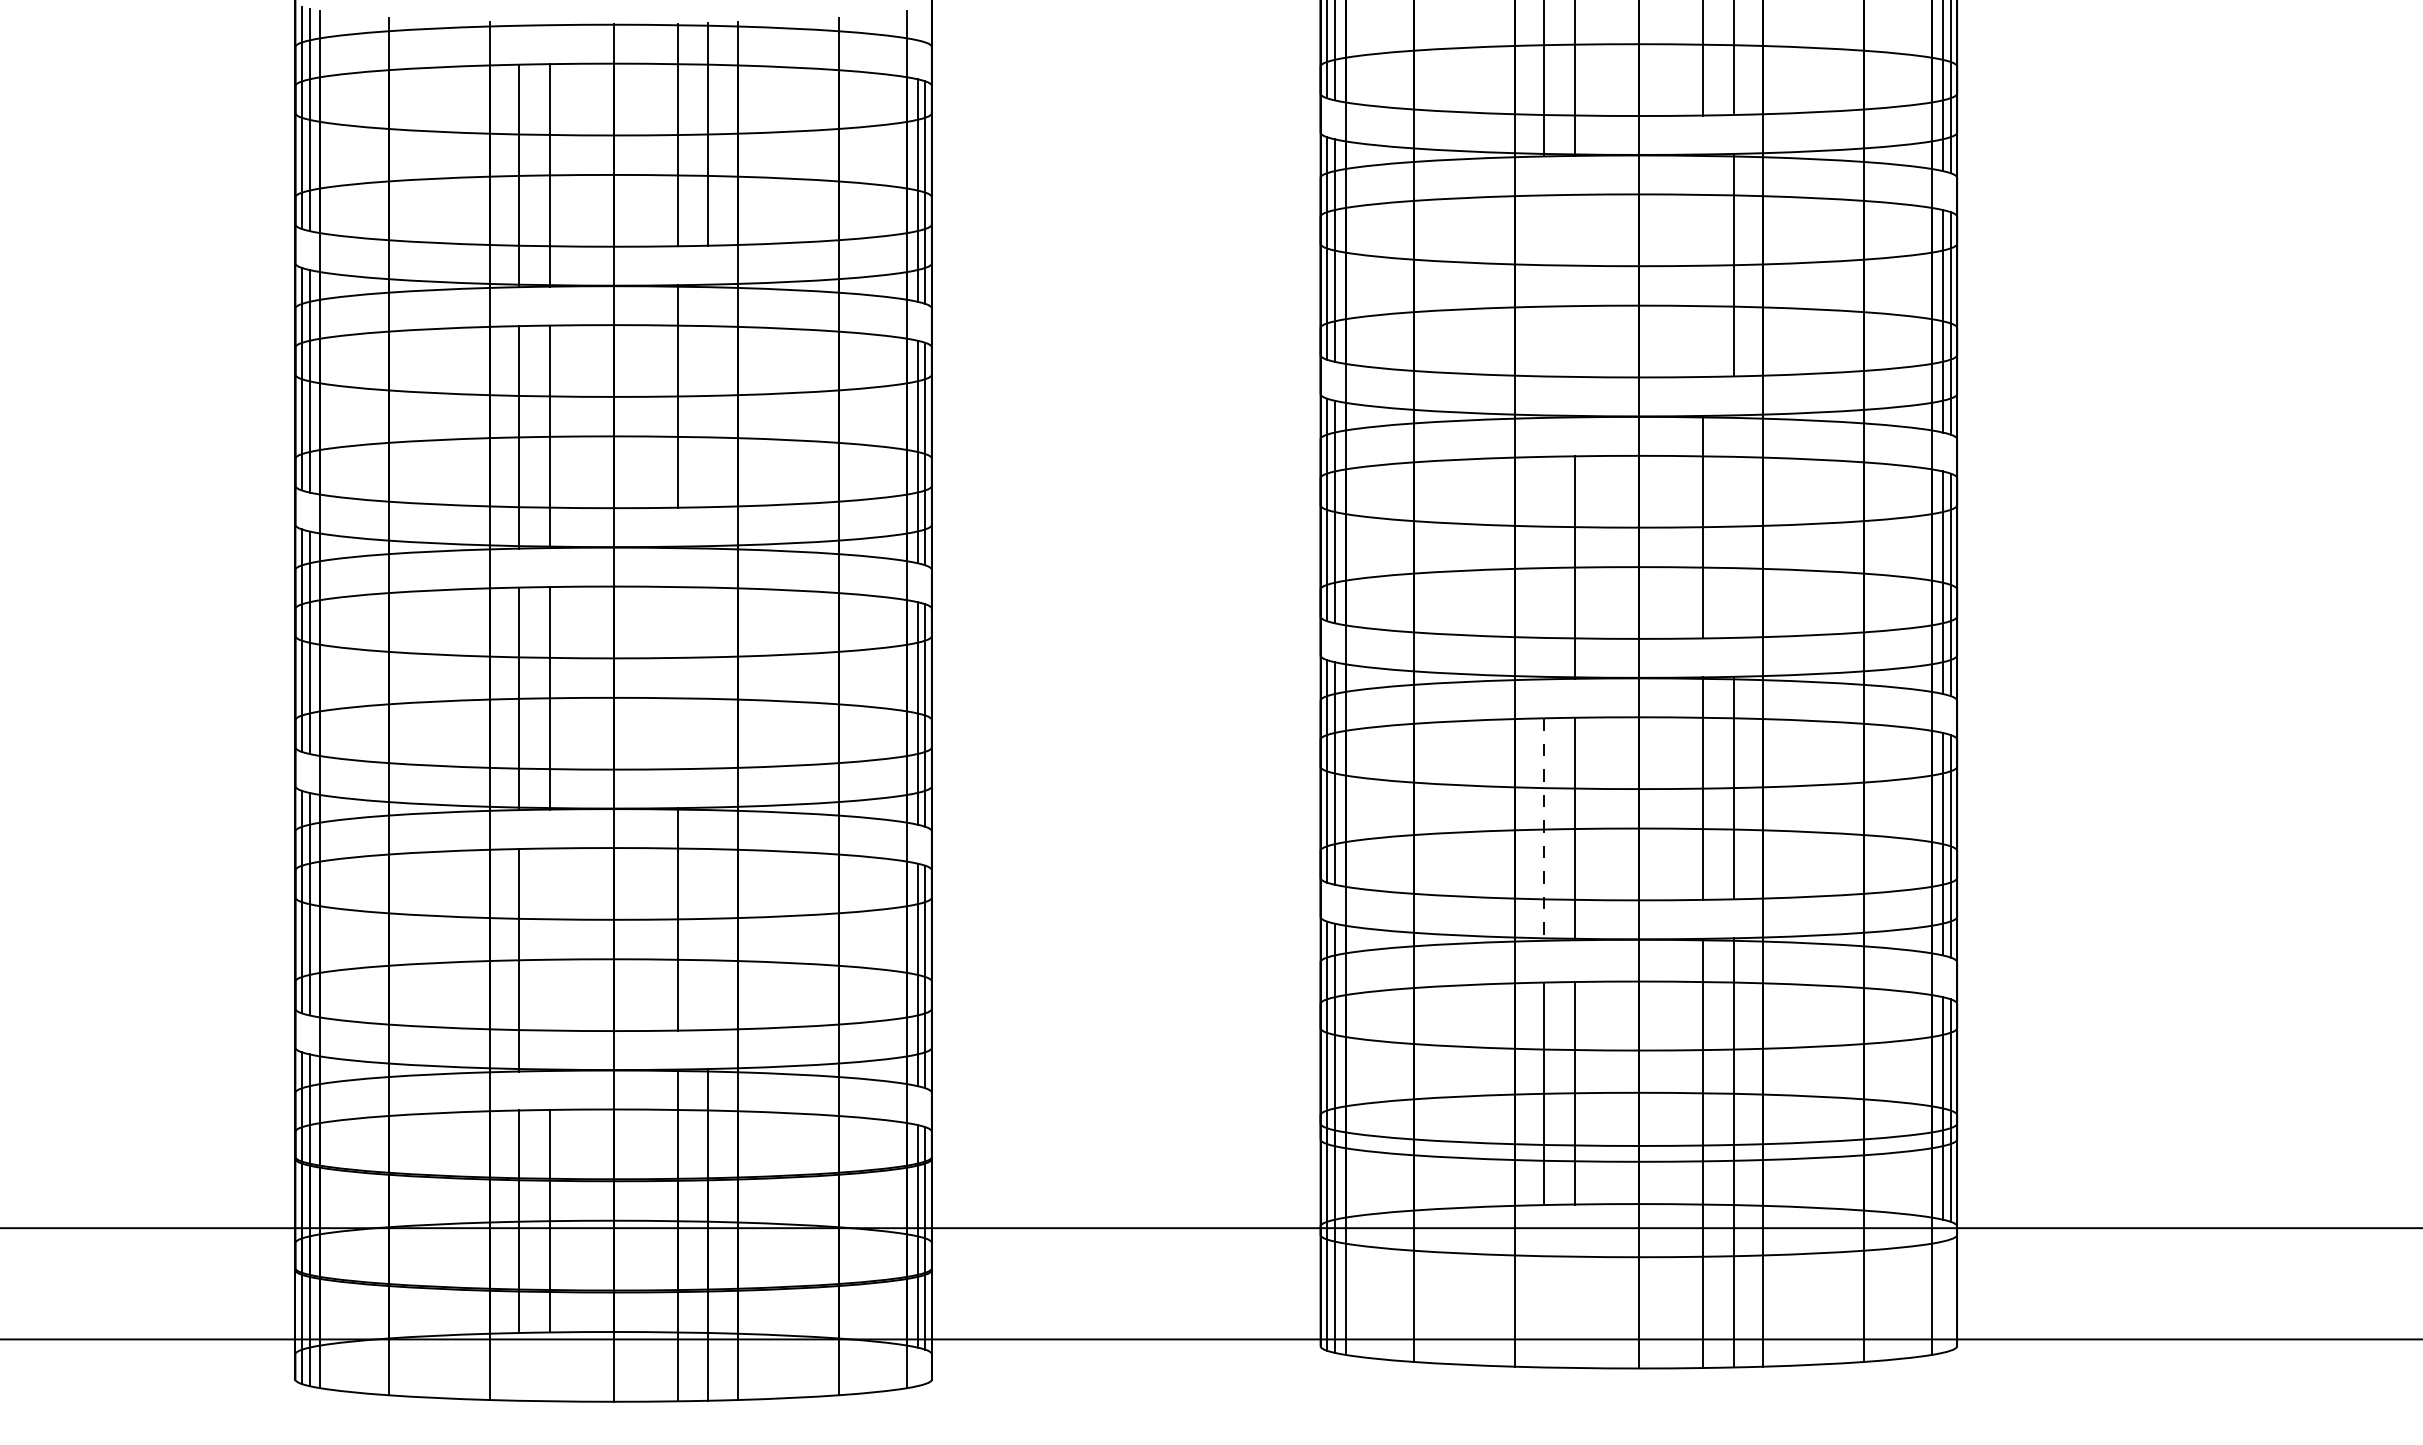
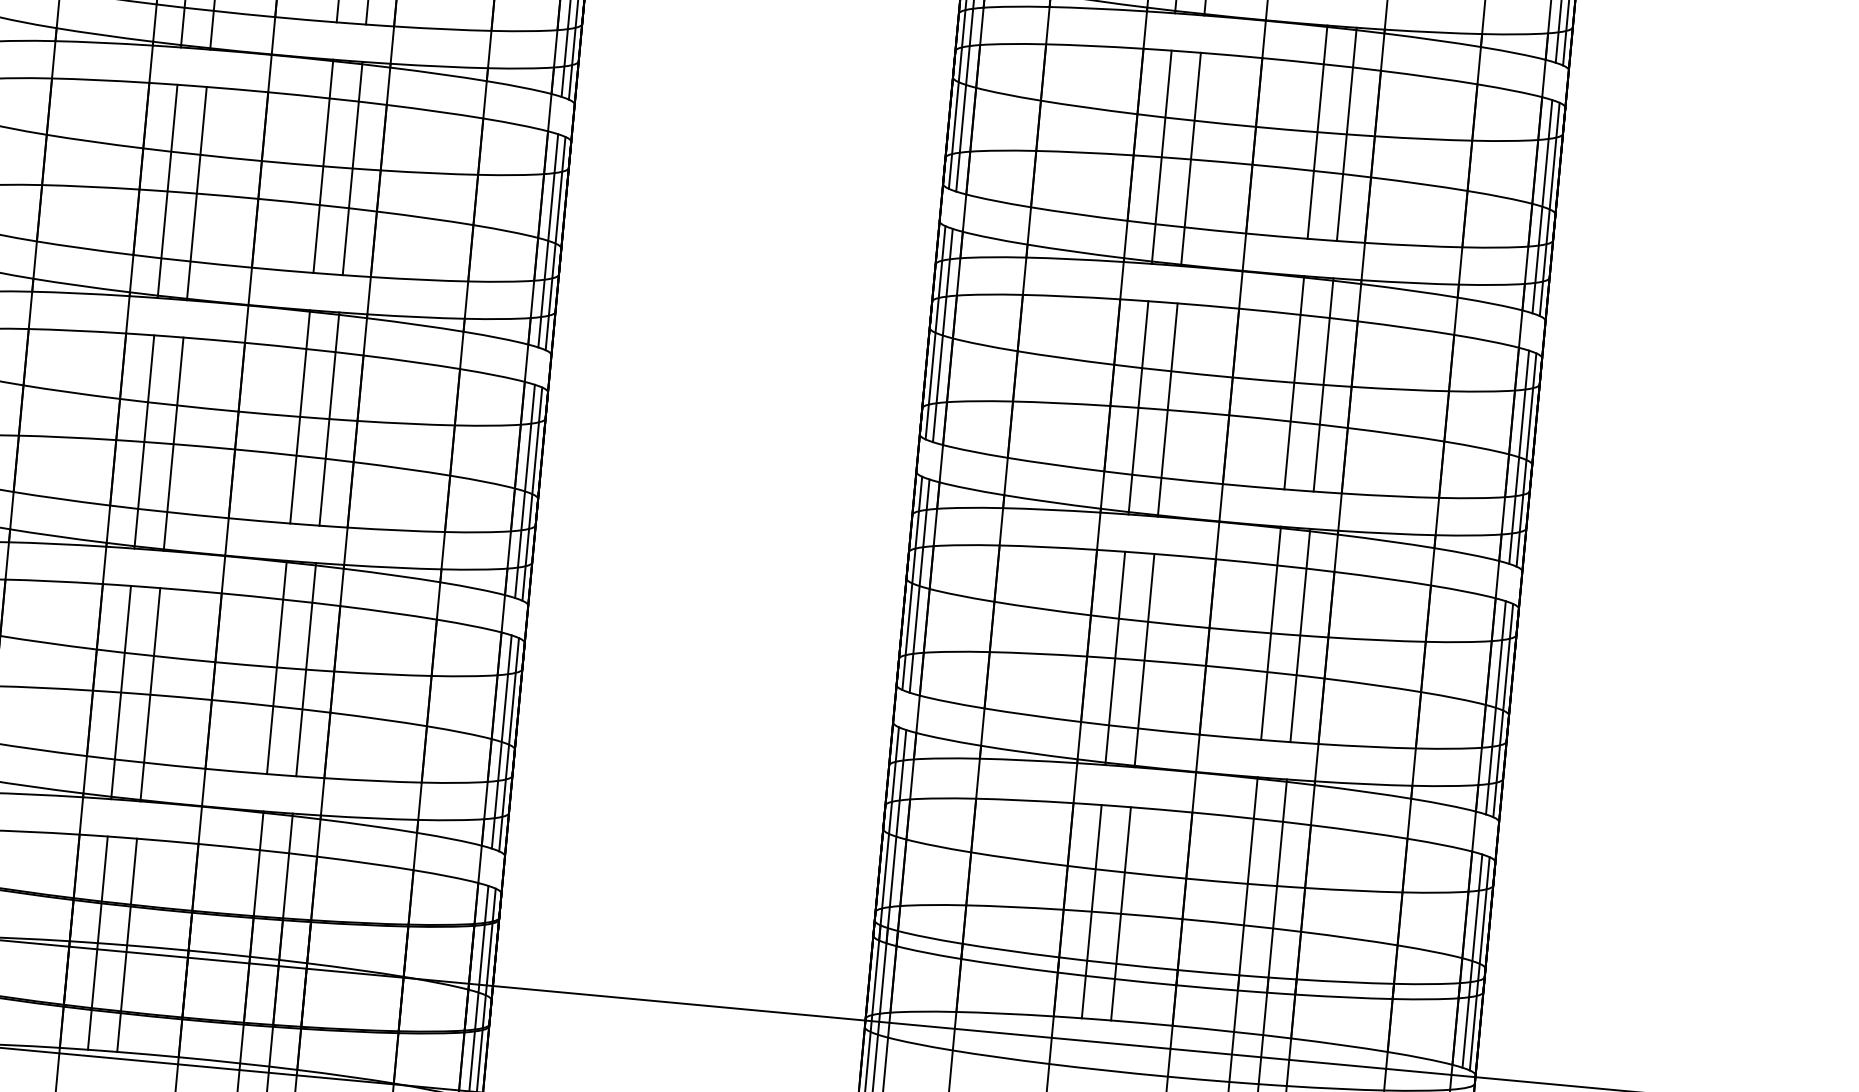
line: (1702, 265) -> (1317, 131), added
line: (1574, 305) -> (1190, 158), added
line: (1544, 306) -> (1162, 157), added
line: (708, 395) -> (352, 168), added
line: (1733, 526) -> (1323, 384), added
line: (1544, 567) -> (1138, 407), added
line: (677, 657) -> (299, 416), added
line: (708, 657) -> (329, 419), added
line: (1544, 830) -> (1115, 659), dashed -> solid
line: (708, 918) -> (306, 669), added
line: (549, 959) -> (150, 694), added

